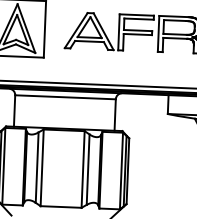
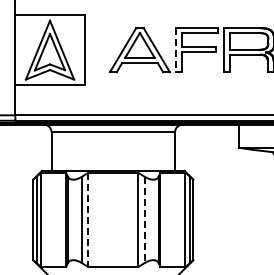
line: (118, 32) -> (175, 50), solid -> dashed
line: (42, 168) -> (88, 220), solid -> dashed
line: (88, 170) -> (144, 220), solid -> dashed

